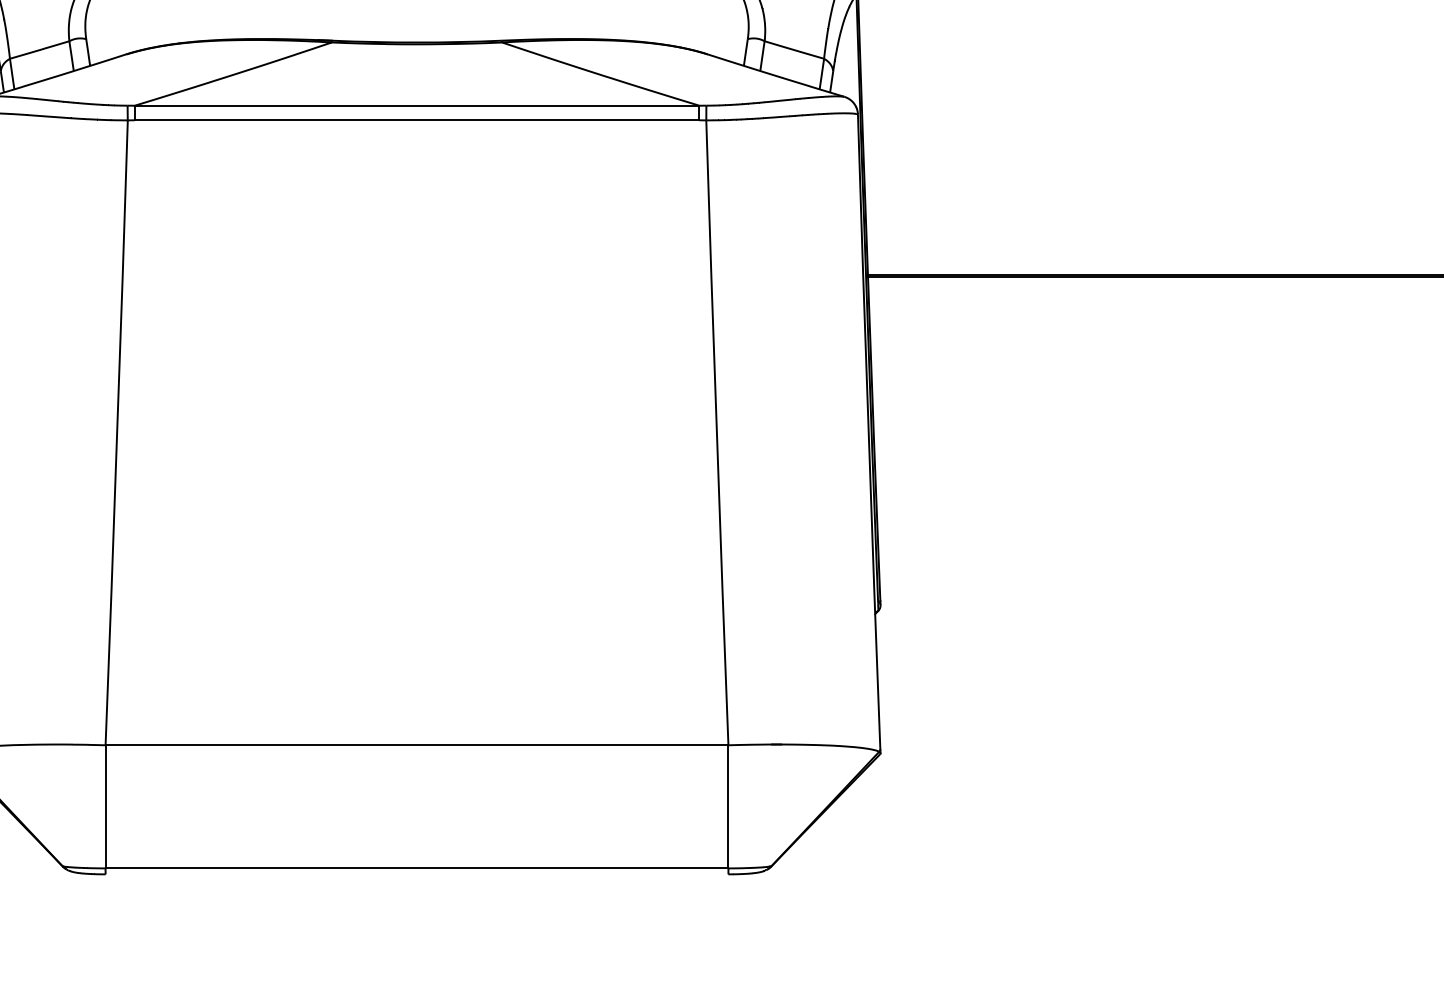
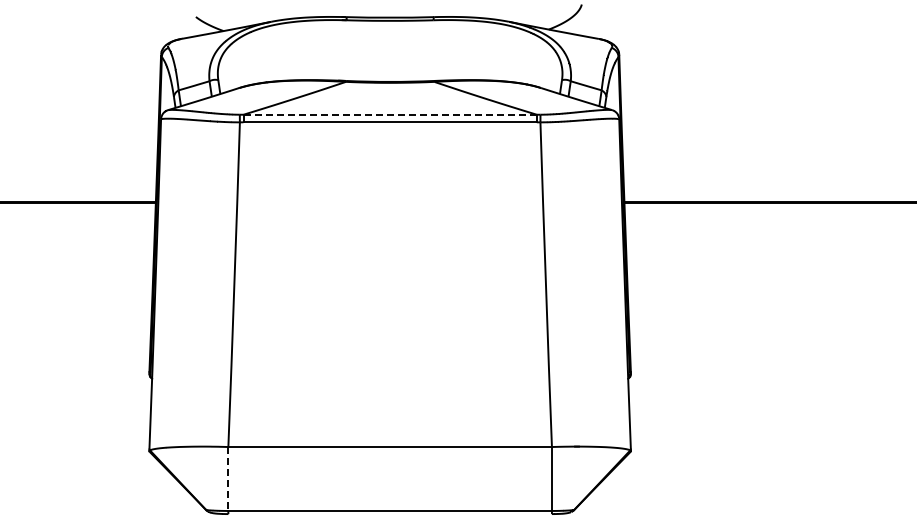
line: (417, 105) -> (390, 114), solid -> dashed
line: (105, 807) -> (228, 479), solid -> dashed

